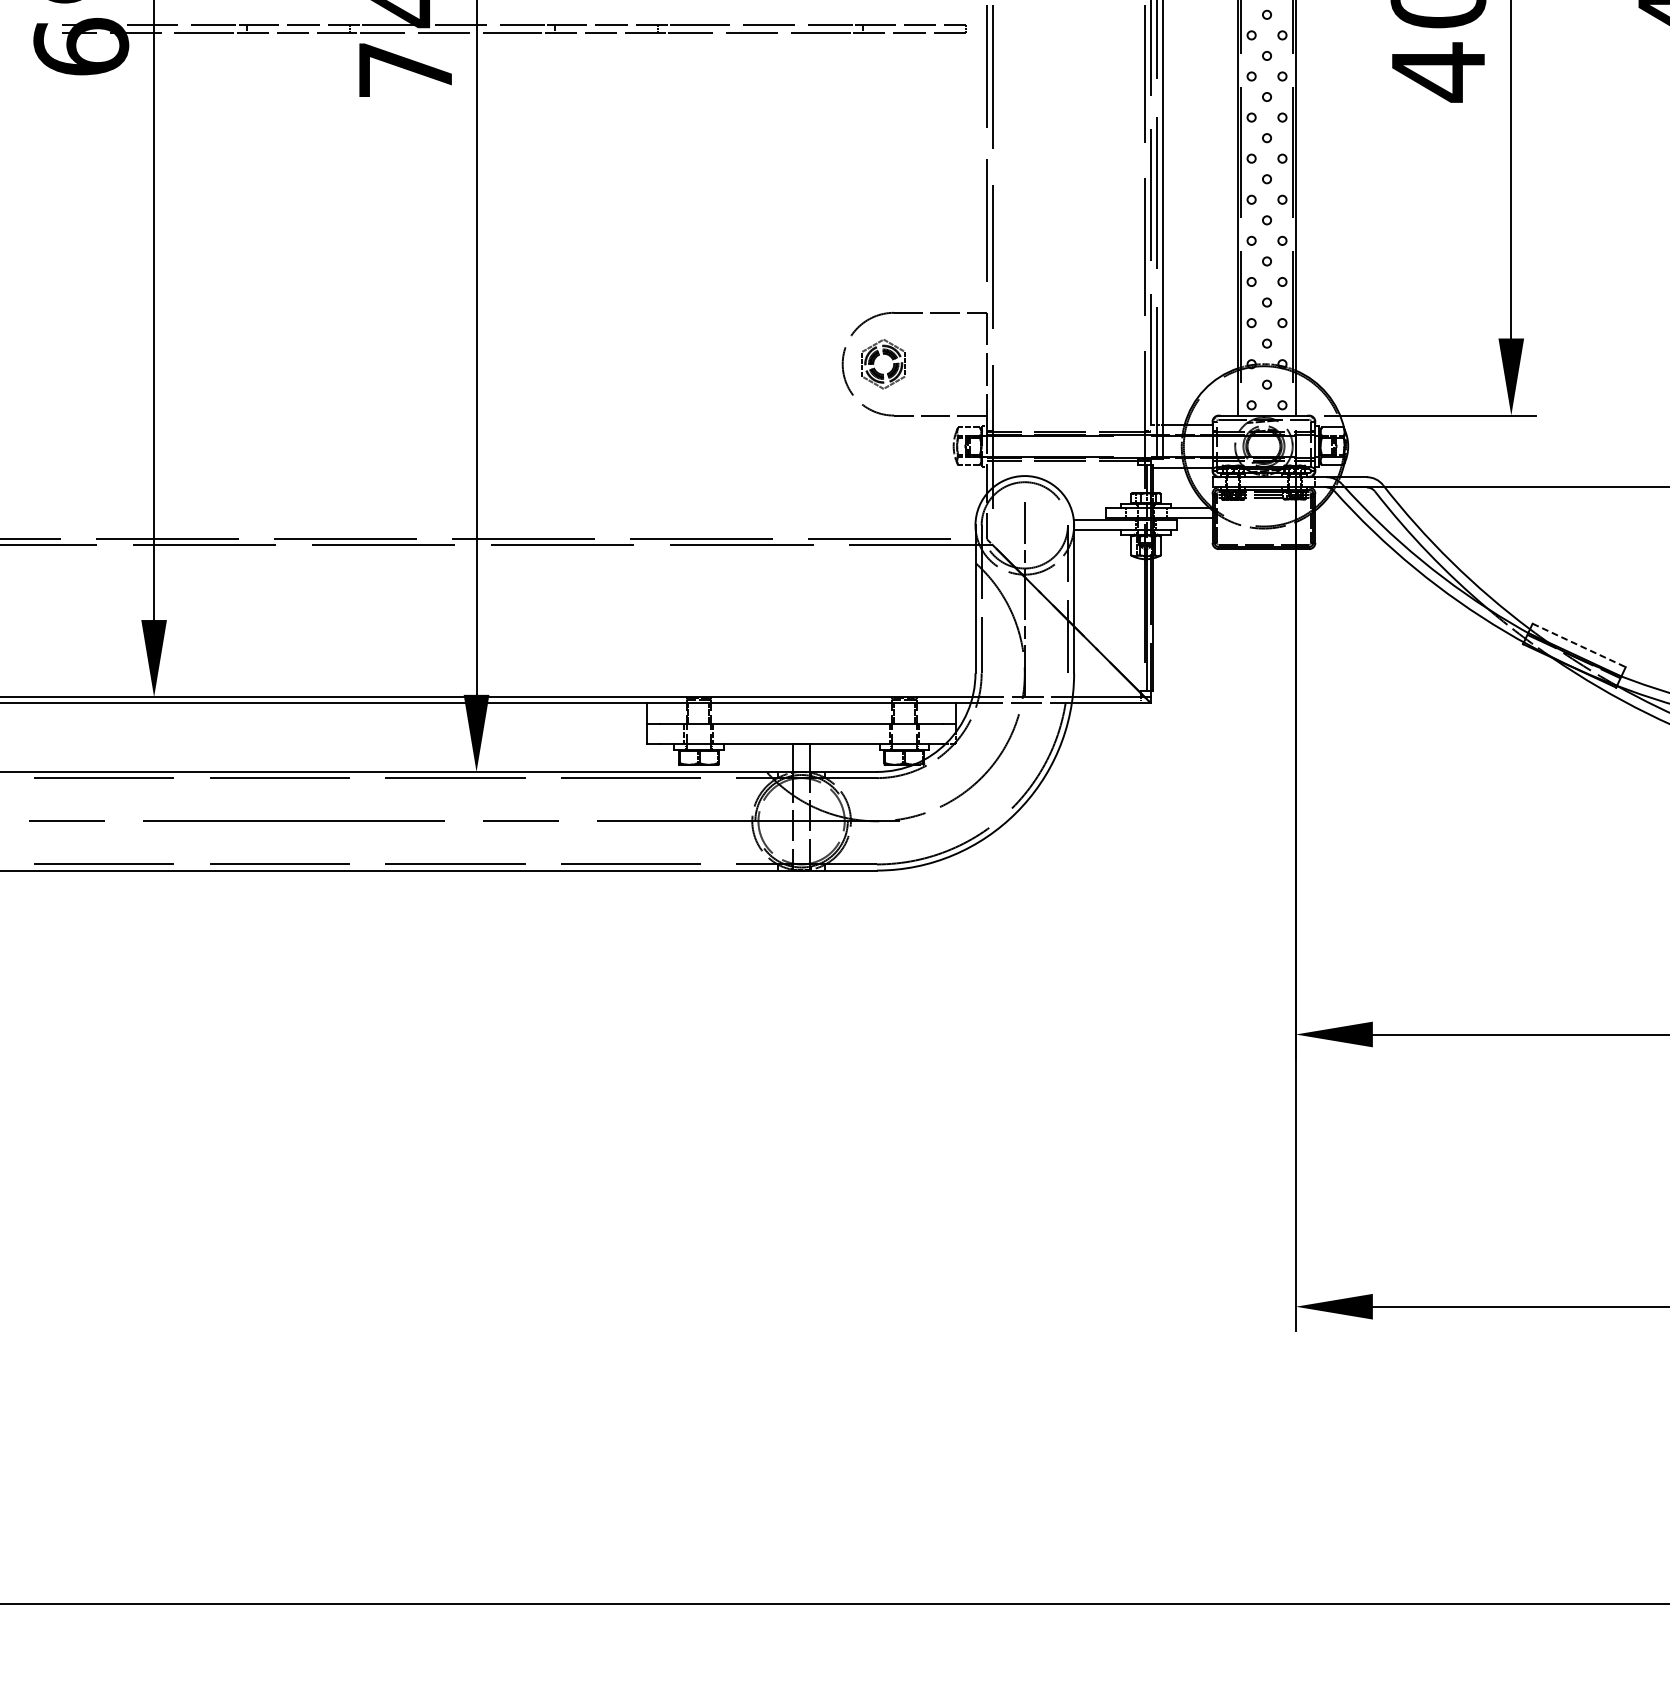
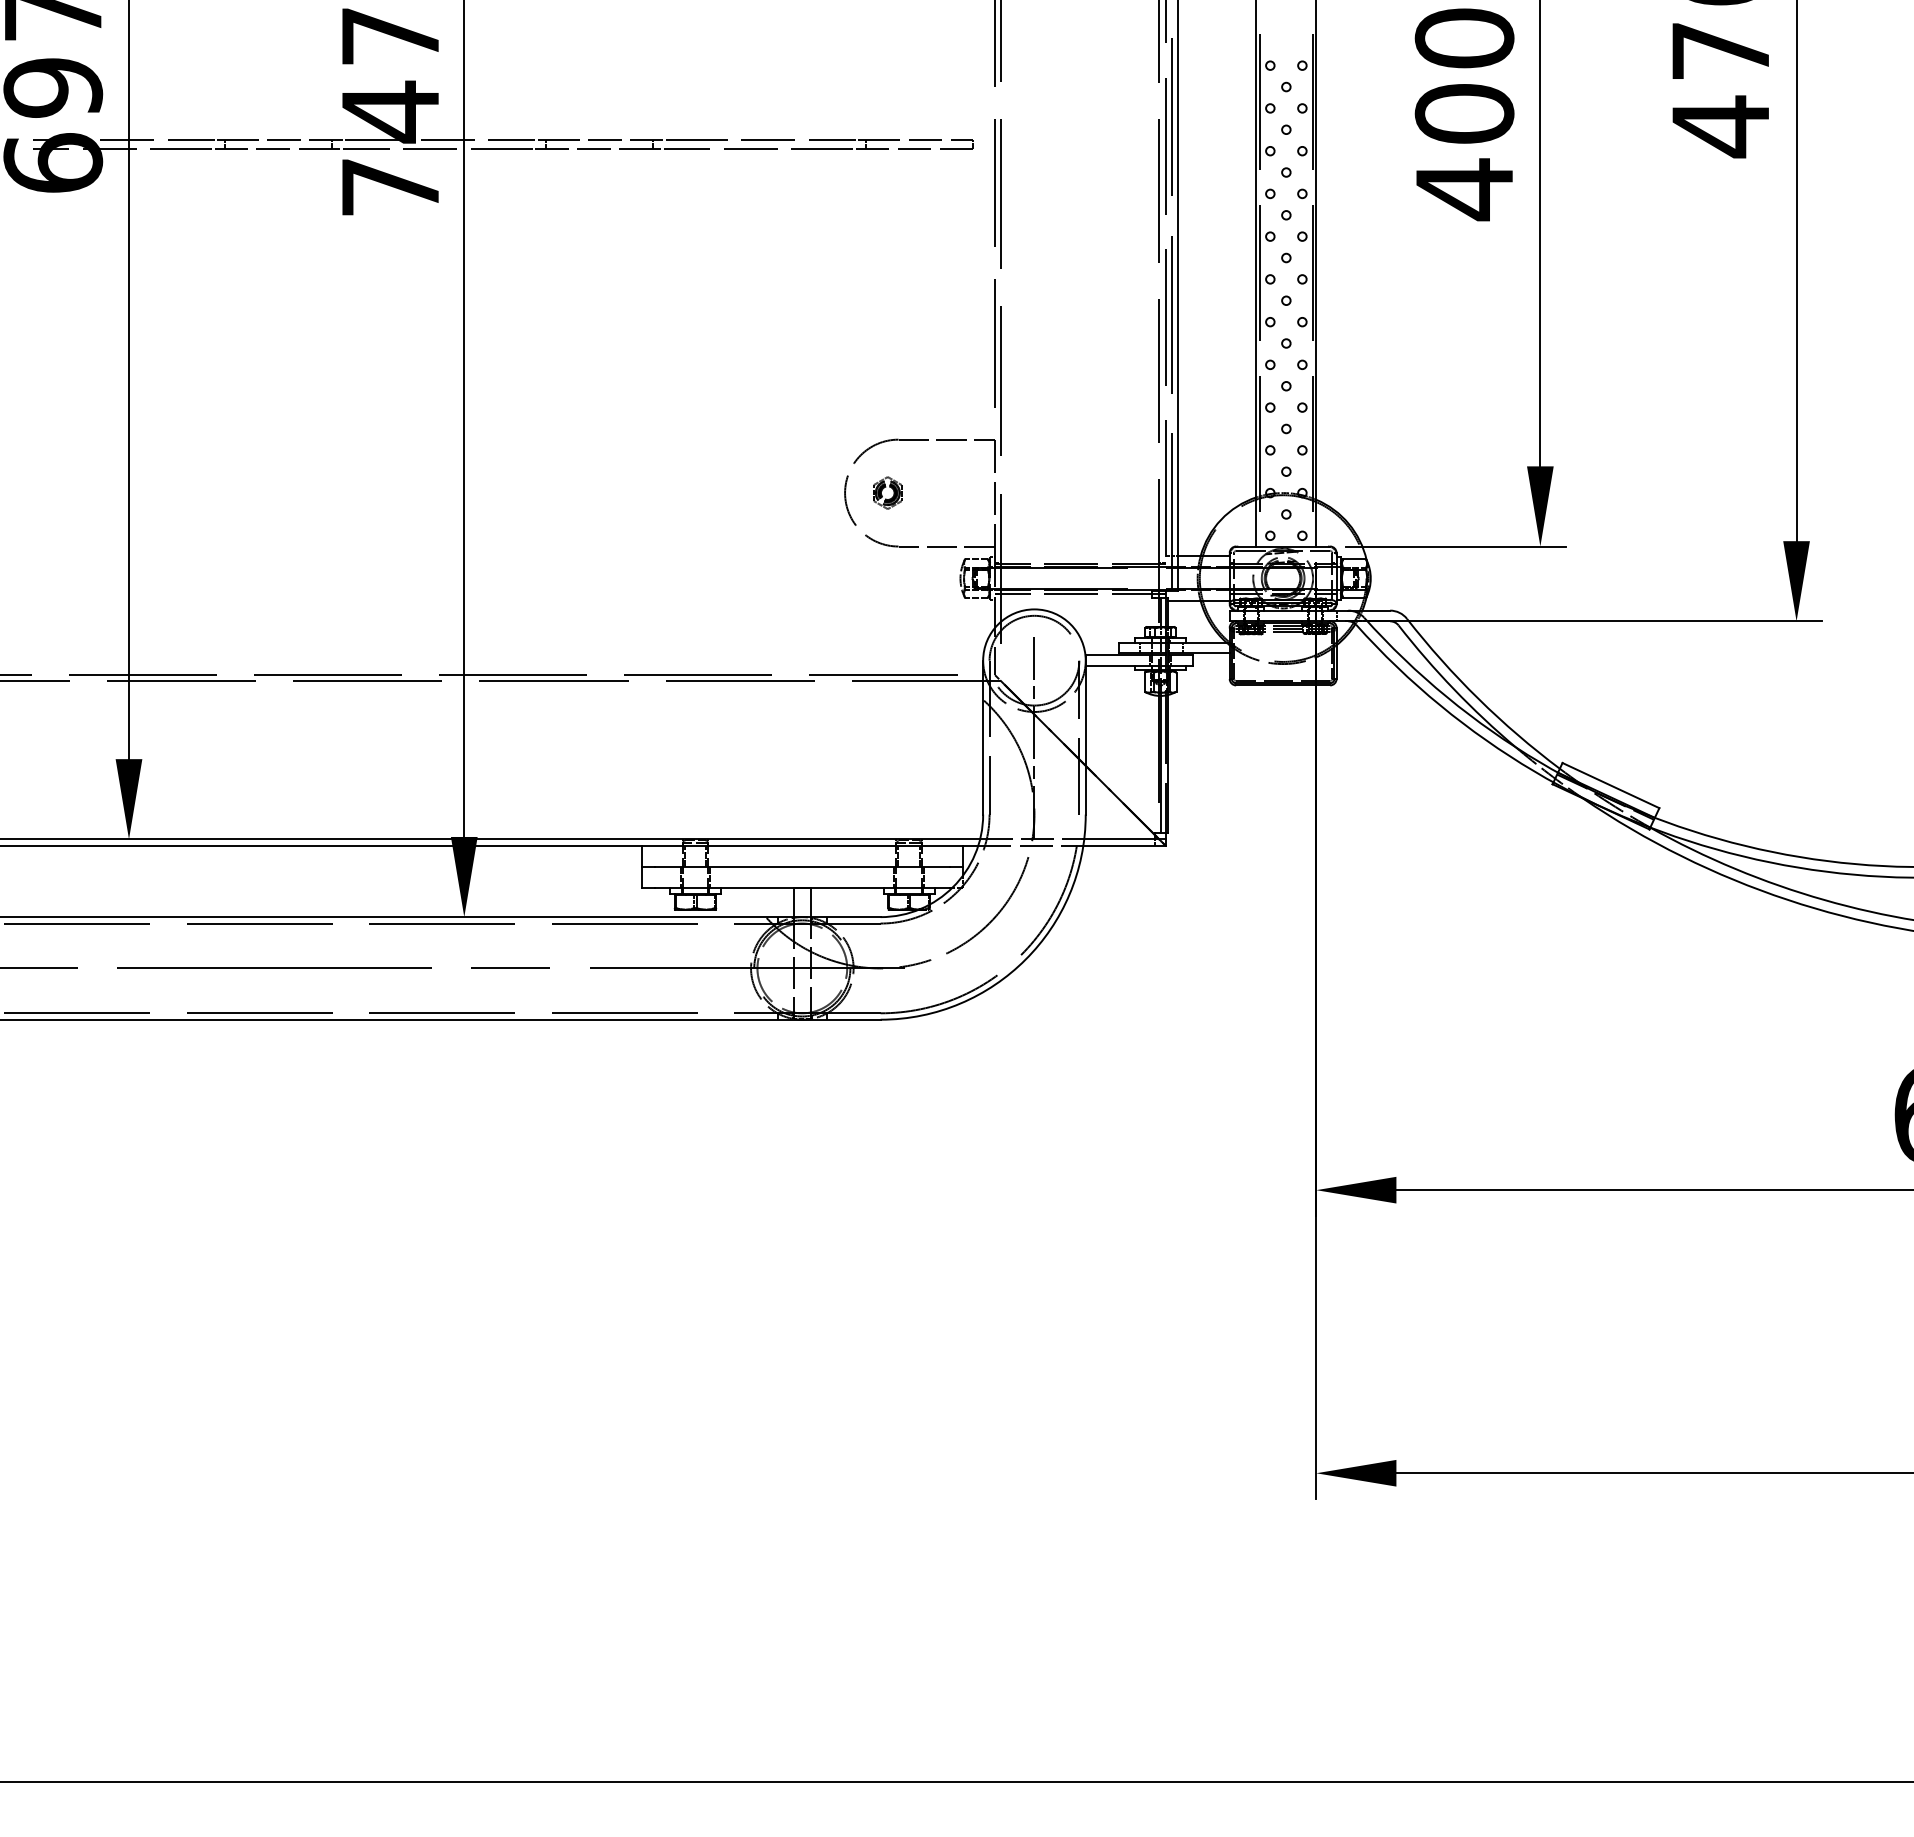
part: (883, 363) -> (887, 492), size x0.62
line: (1579, 645) -> (1611, 785), dashed -> solid

